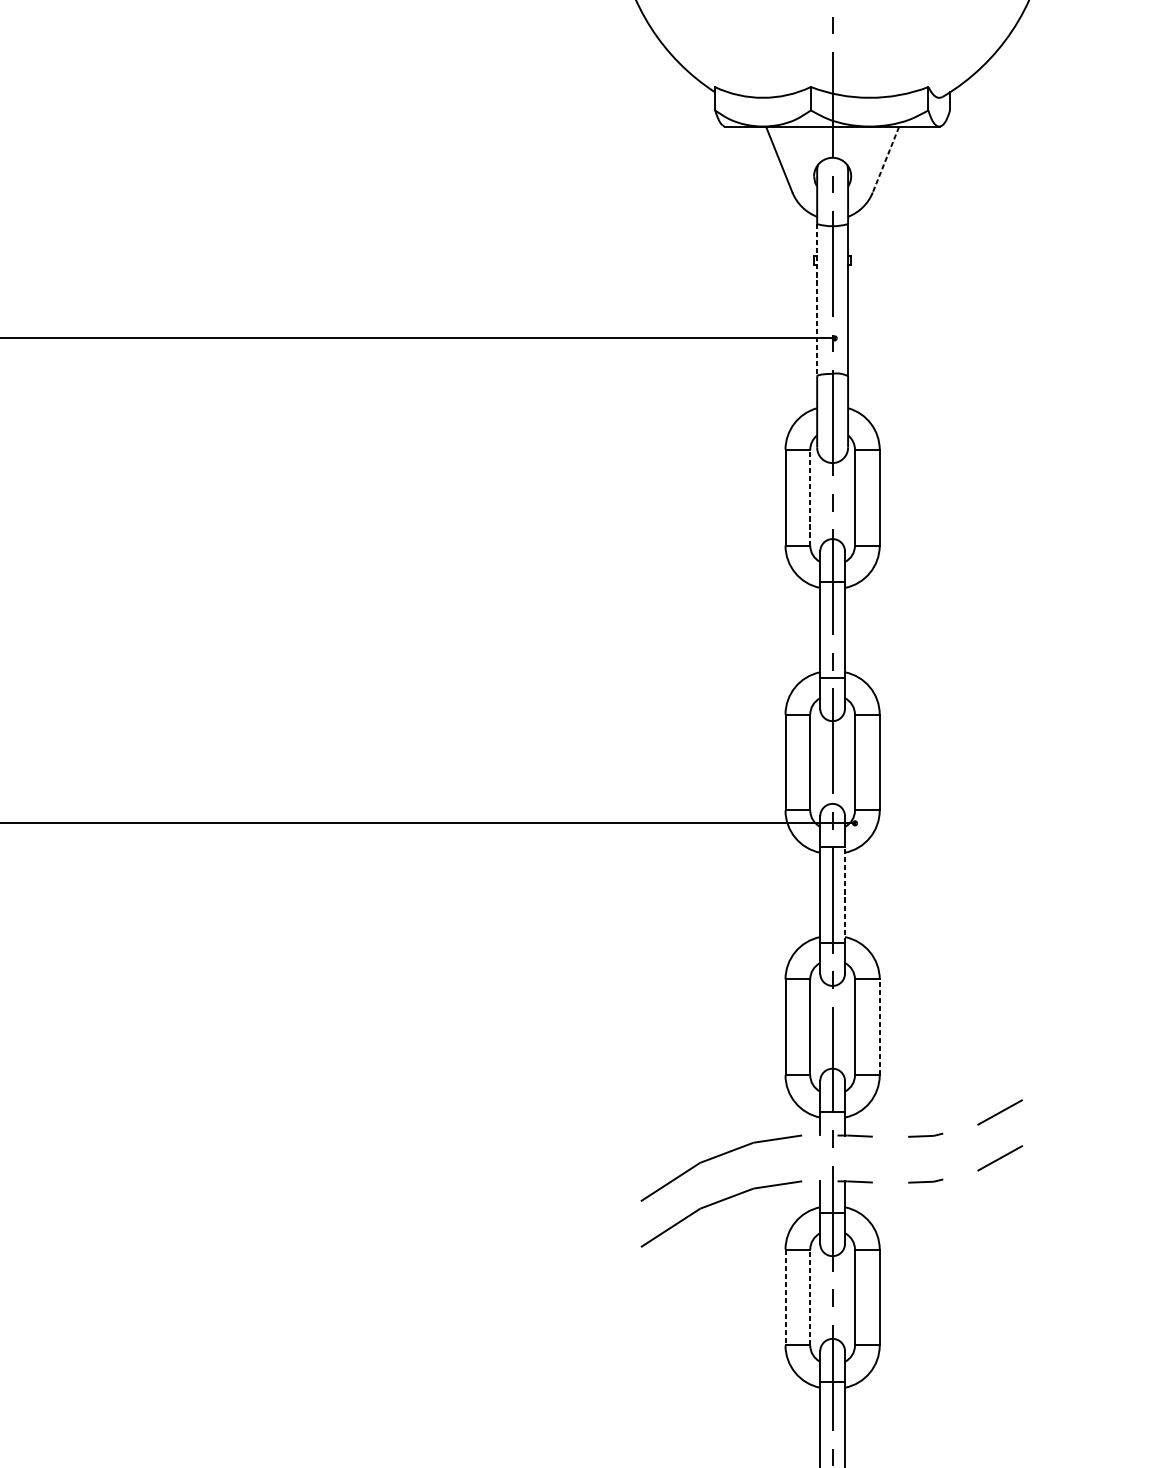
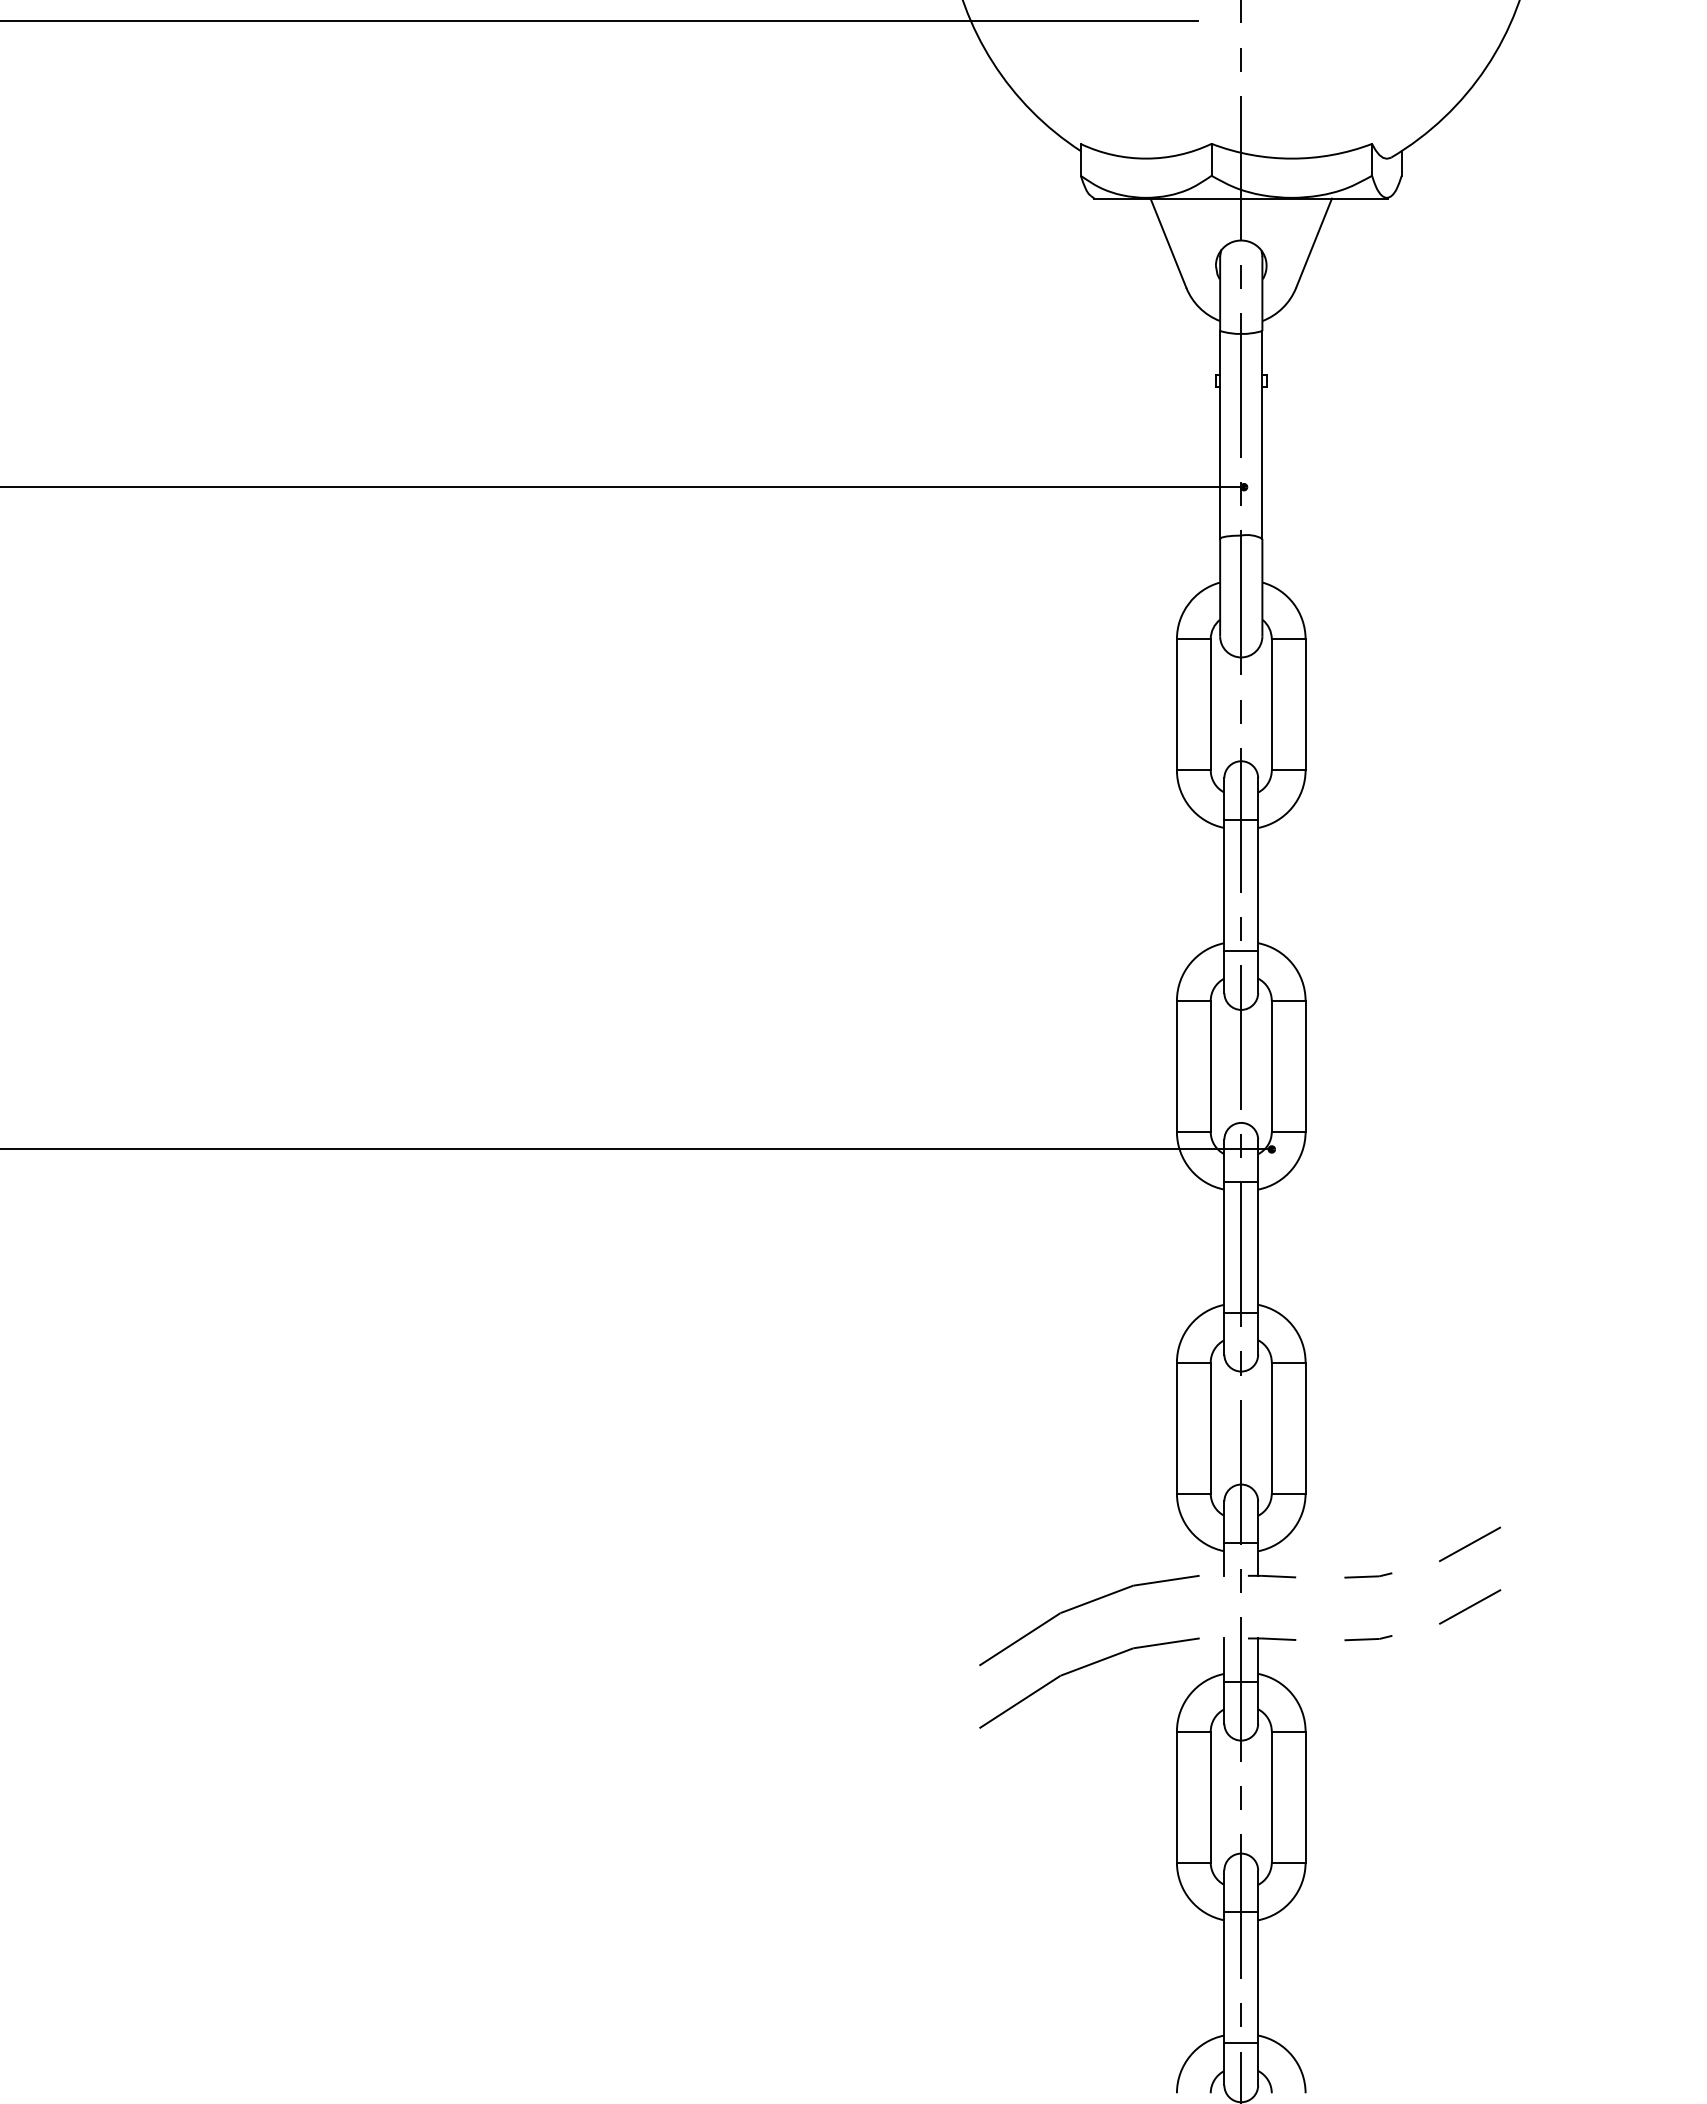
line: (885, 159) -> (1313, 243), dashed -> solid
line: (817, 299) -> (1220, 434), dashed -> solid
line: (810, 497) -> (1210, 704), dashed -> solid
line: (845, 894) -> (1258, 1246), dashed -> solid
line: (879, 1026) -> (1305, 1427), dashed -> solid
line: (785, 1297) -> (1176, 1797), dashed -> solid
line: (810, 1297) -> (1210, 1796), dashed -> solid

